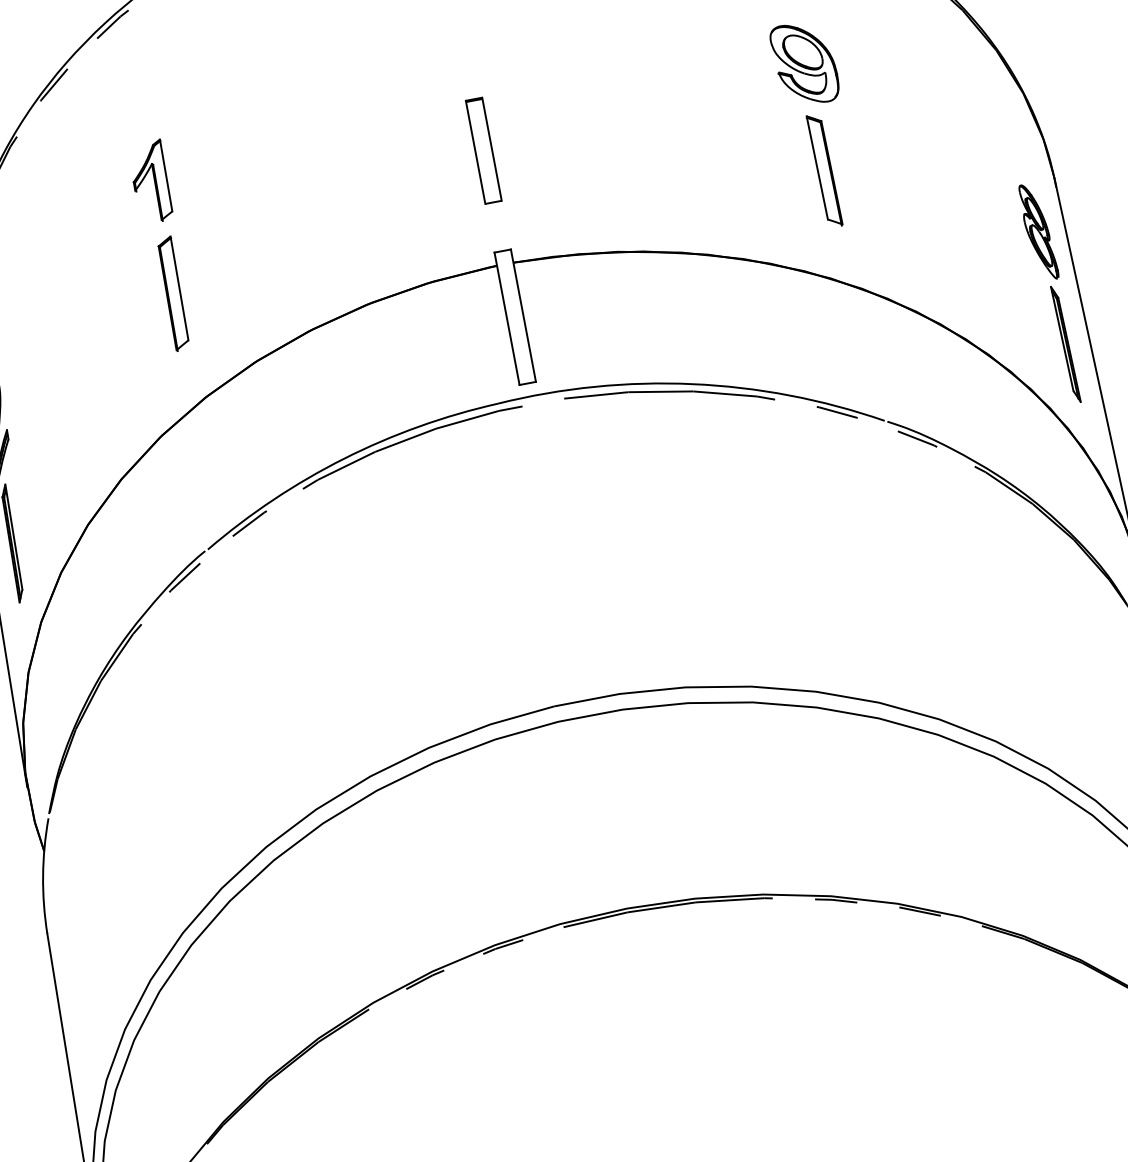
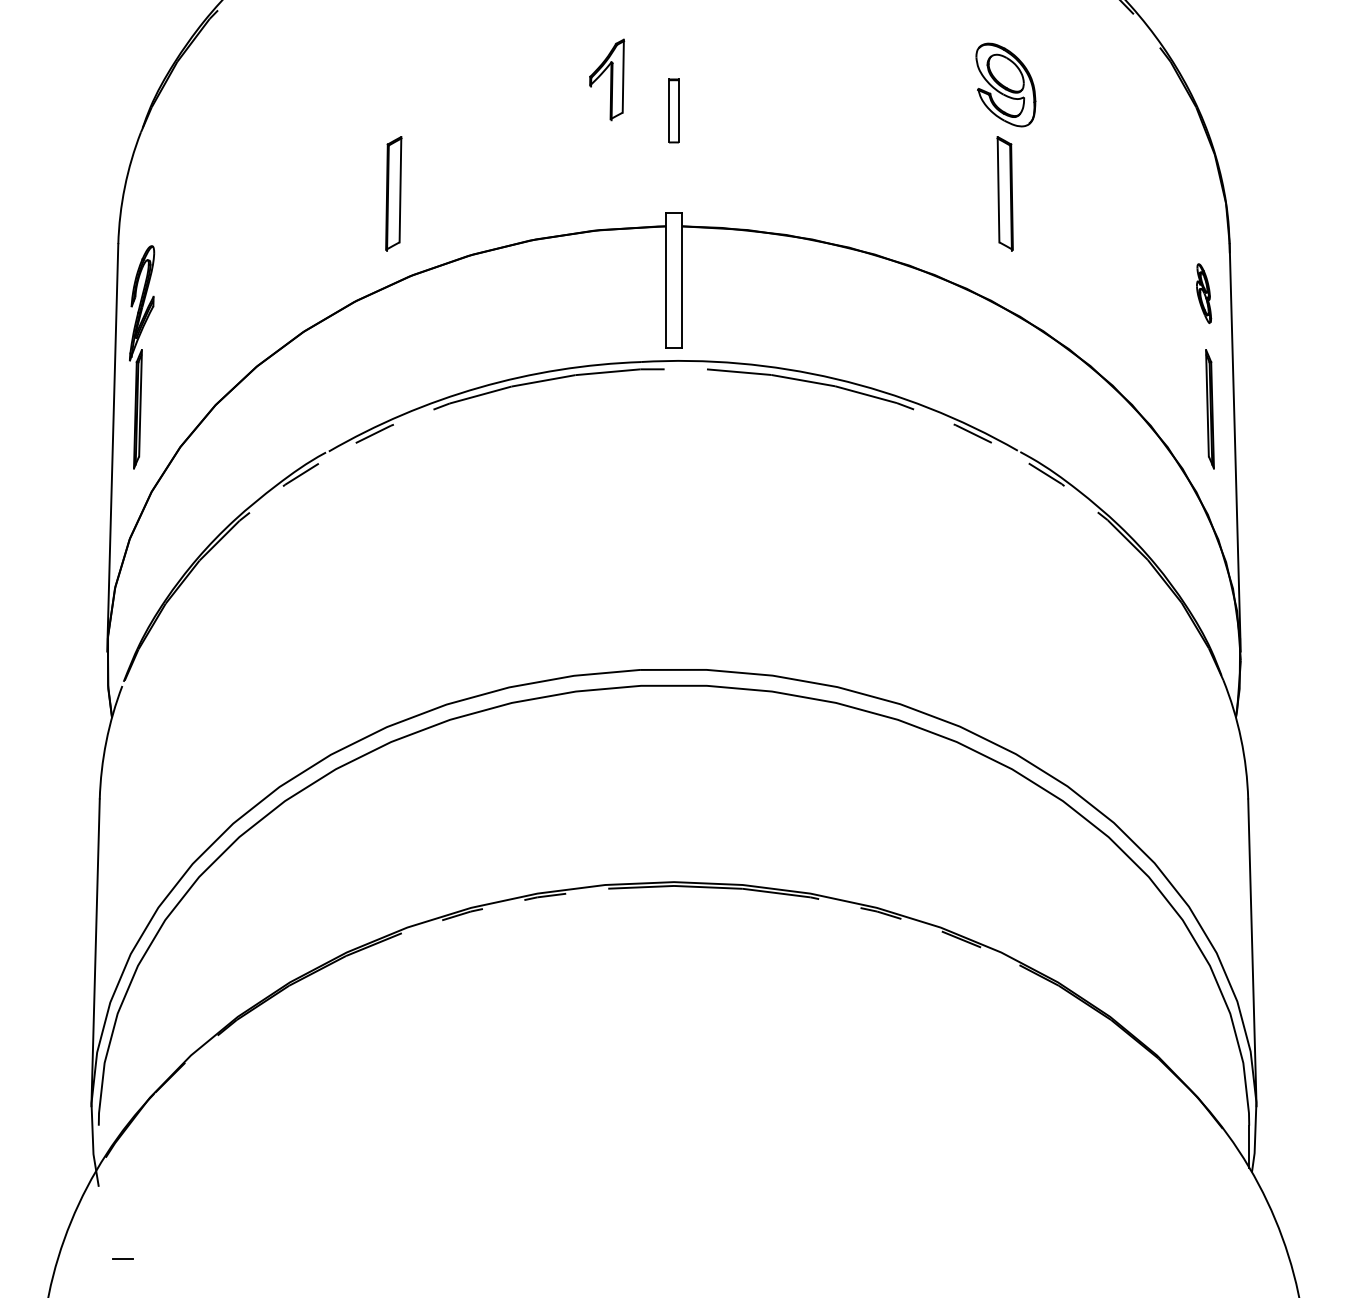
part: (483, 150) -> (673, 110), size x0.6
part: (151, 181) -> (607, 79), moved
part: (1037, 231) -> (1203, 293), size x0.6
part: (173, 293) -> (393, 193), moved

